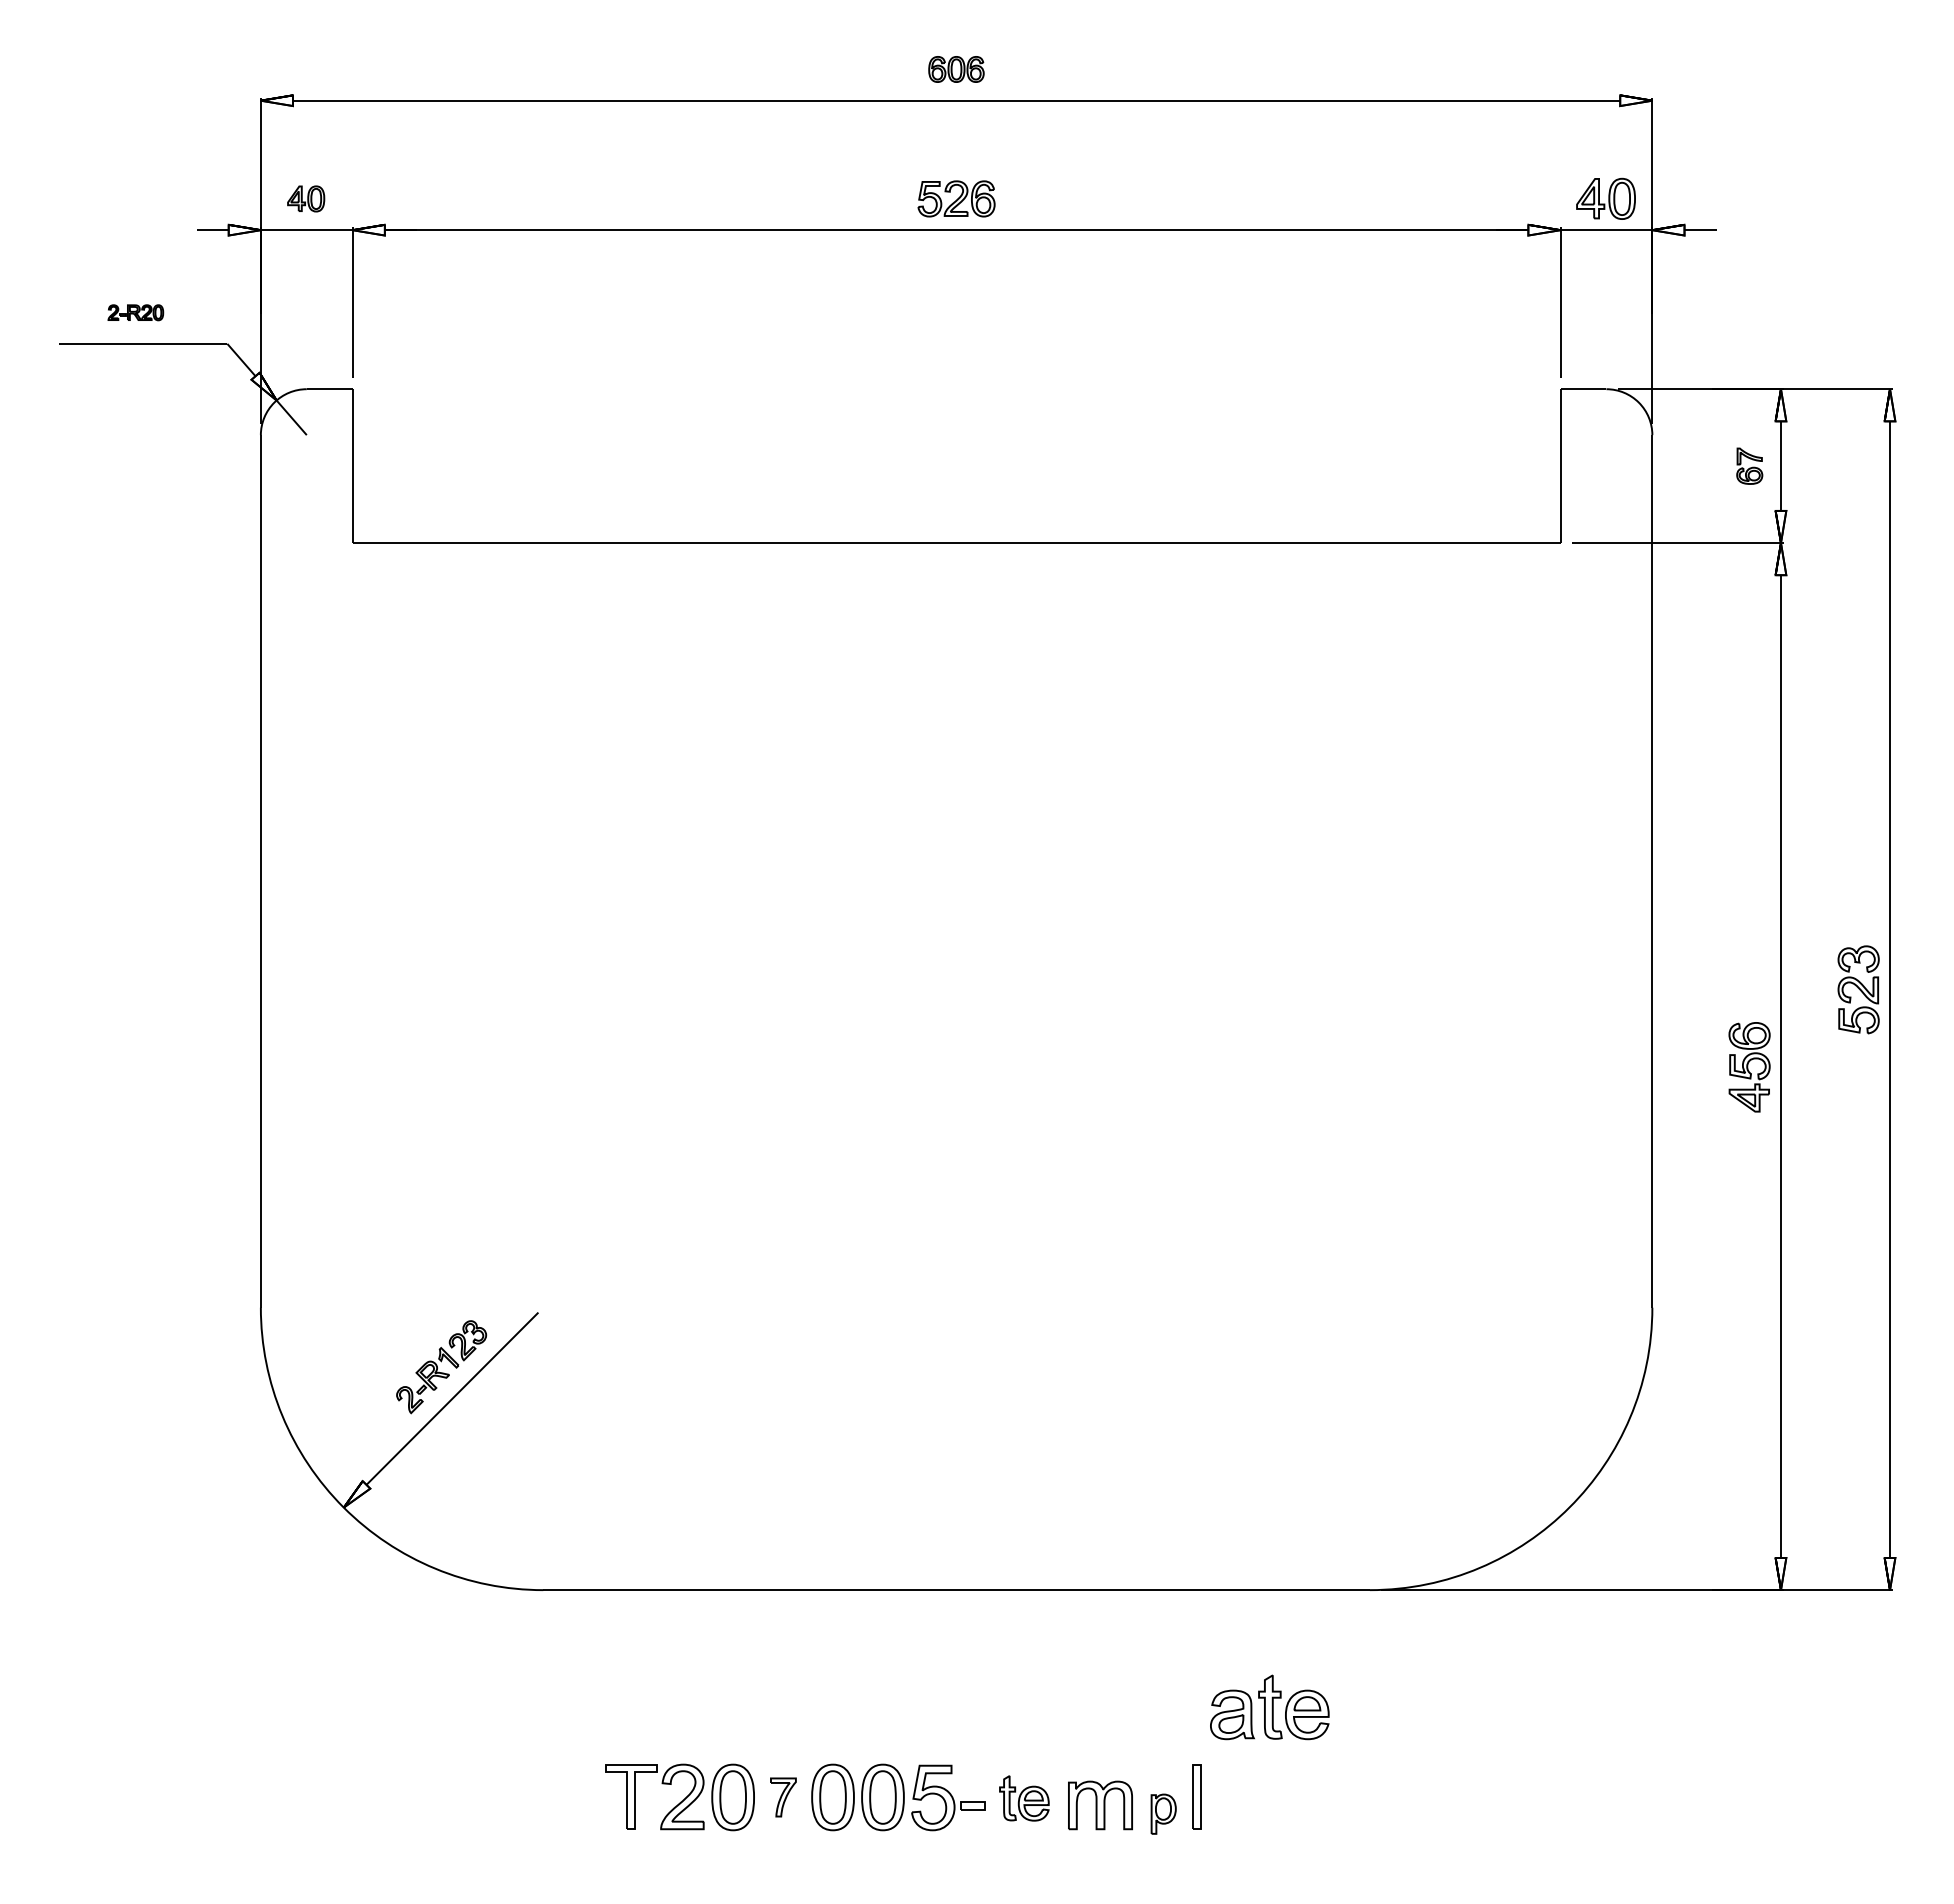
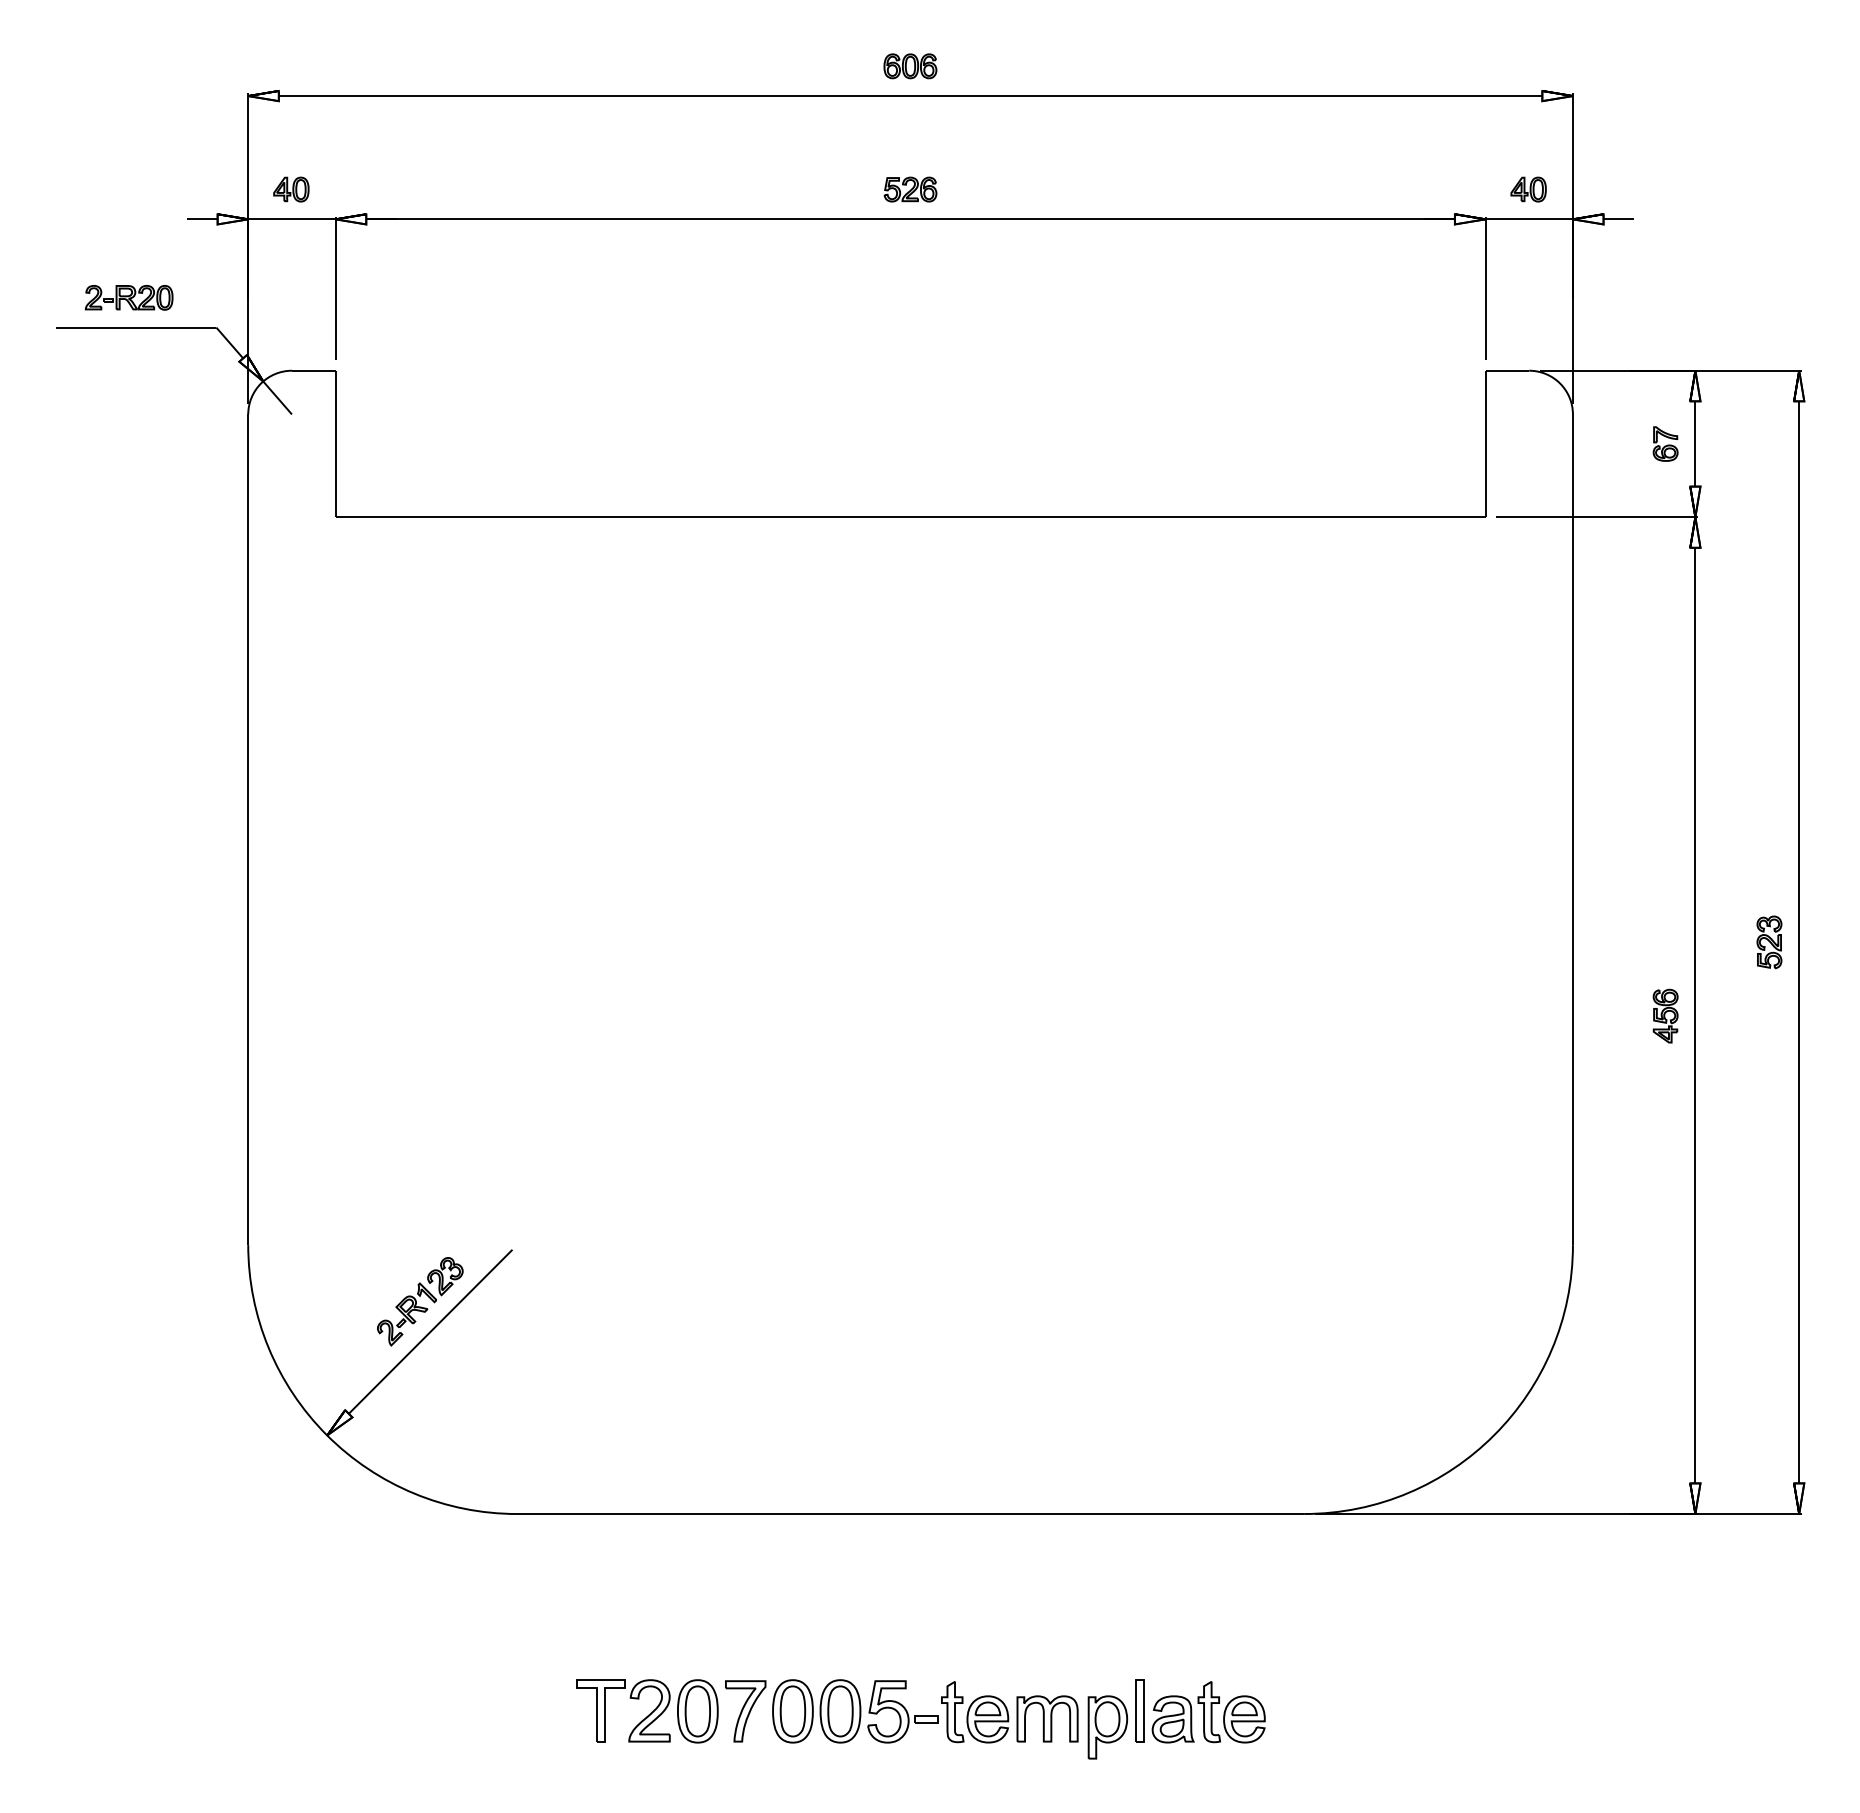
part: (956, 198) -> (910, 189), size x0.71
part: (1605, 198) -> (1528, 189), size x0.62
part: (135, 312) -> (128, 297), size x1.67
part: (1858, 989) -> (1769, 942), size x0.62
part: (1749, 1066) -> (1665, 1015), size x0.62
part: (1269, 1707) -> (1208, 1712), moved
part: (783, 1797) -> (745, 1711), size x1.67
part: (1024, 1798) -> (975, 1712), size x1.43
part: (1163, 1813) -> (1107, 1726), size x1.67

